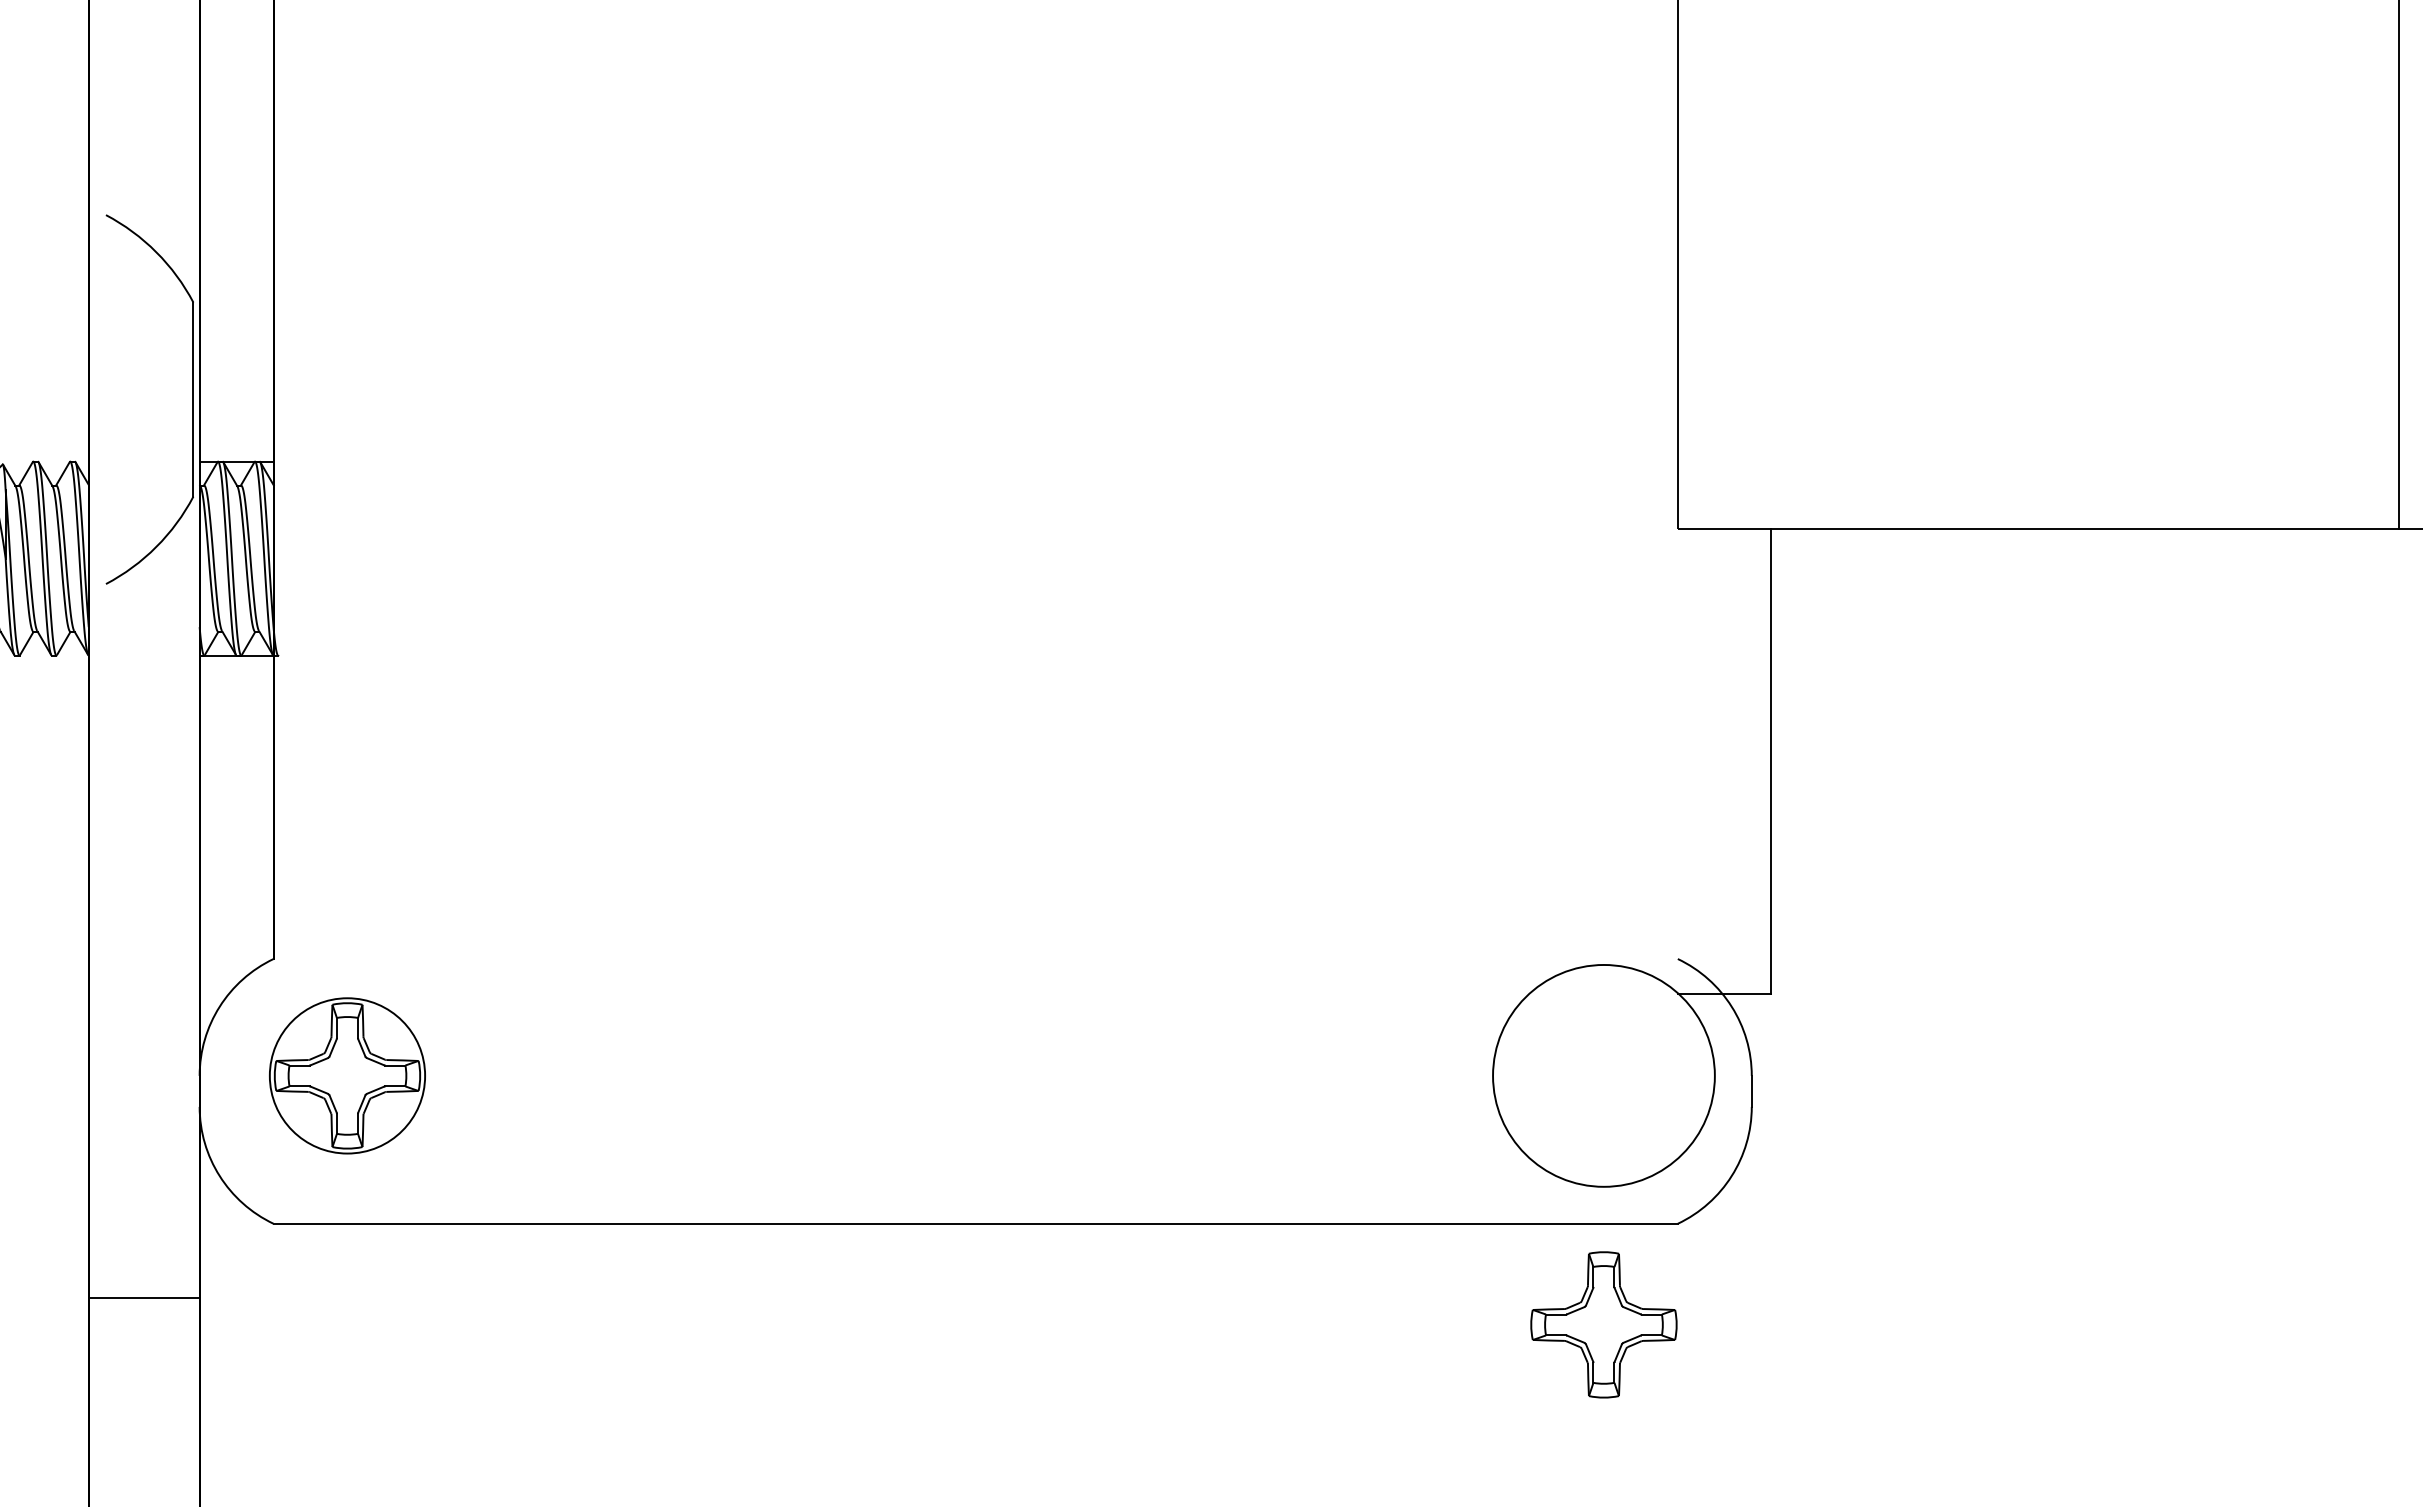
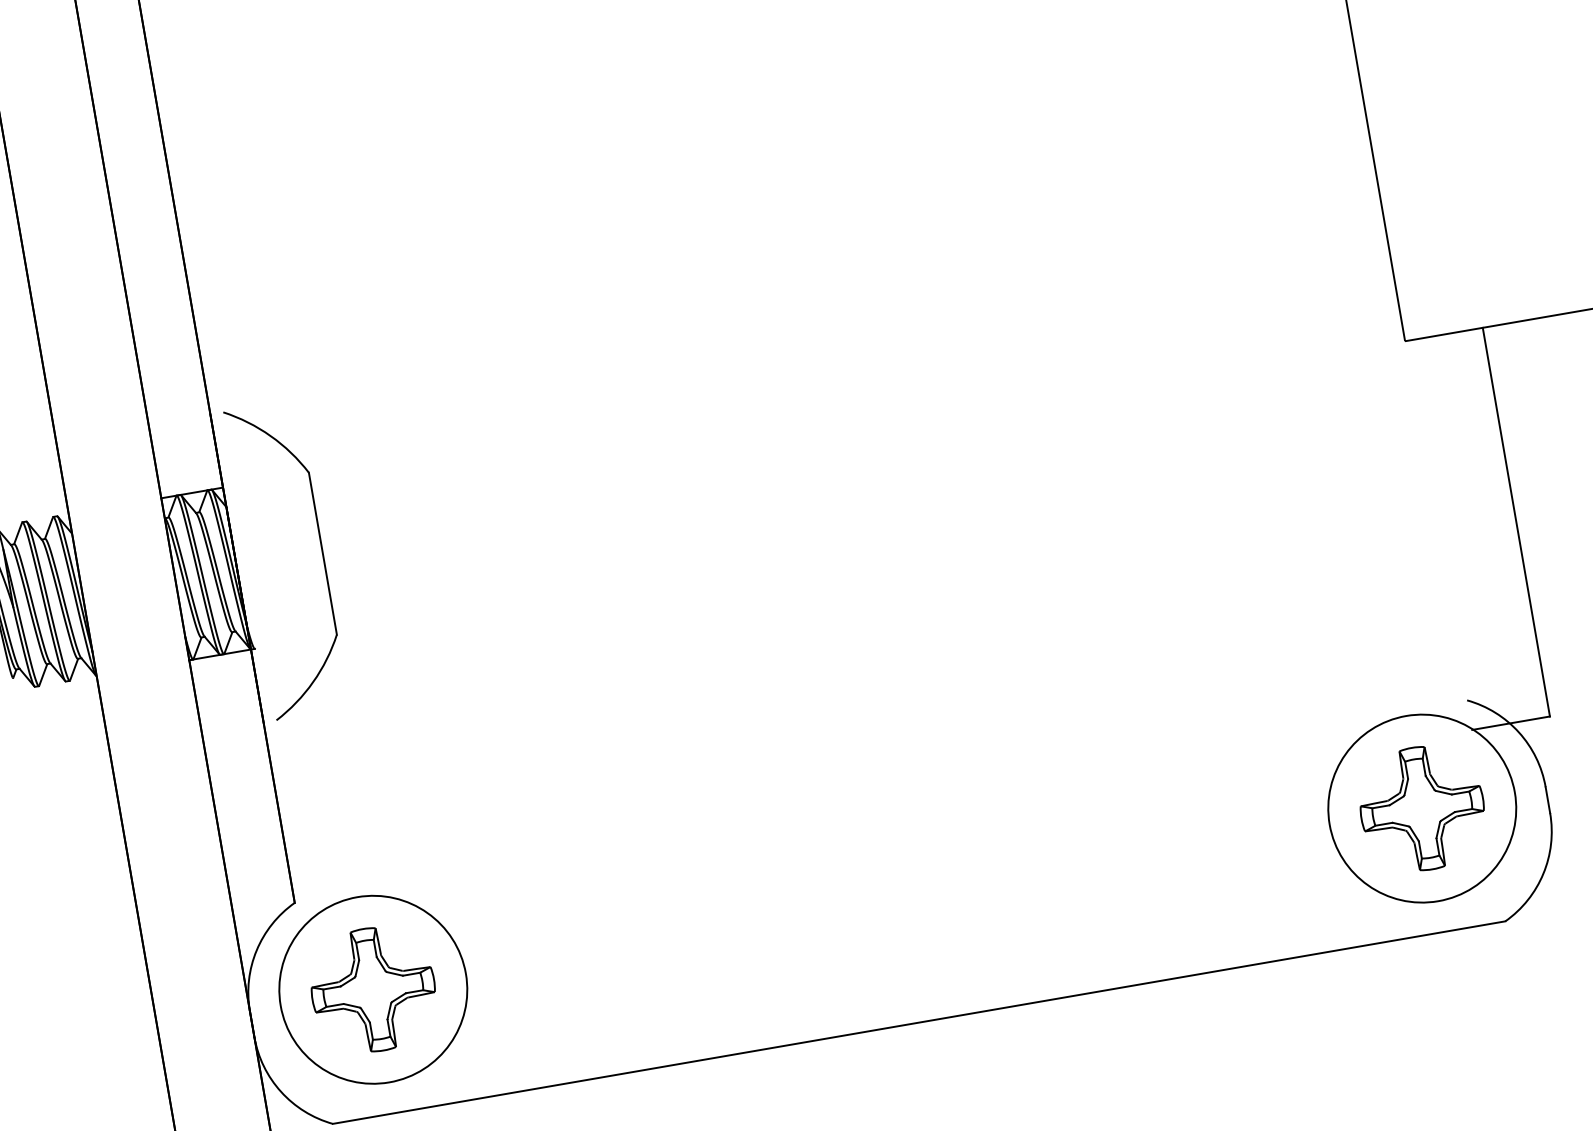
part: (192, 399) -> (322, 553), moved
circle: (347, 1075) -> (373, 989), size x1.43
part: (1603, 1324) -> (1421, 808), moved

